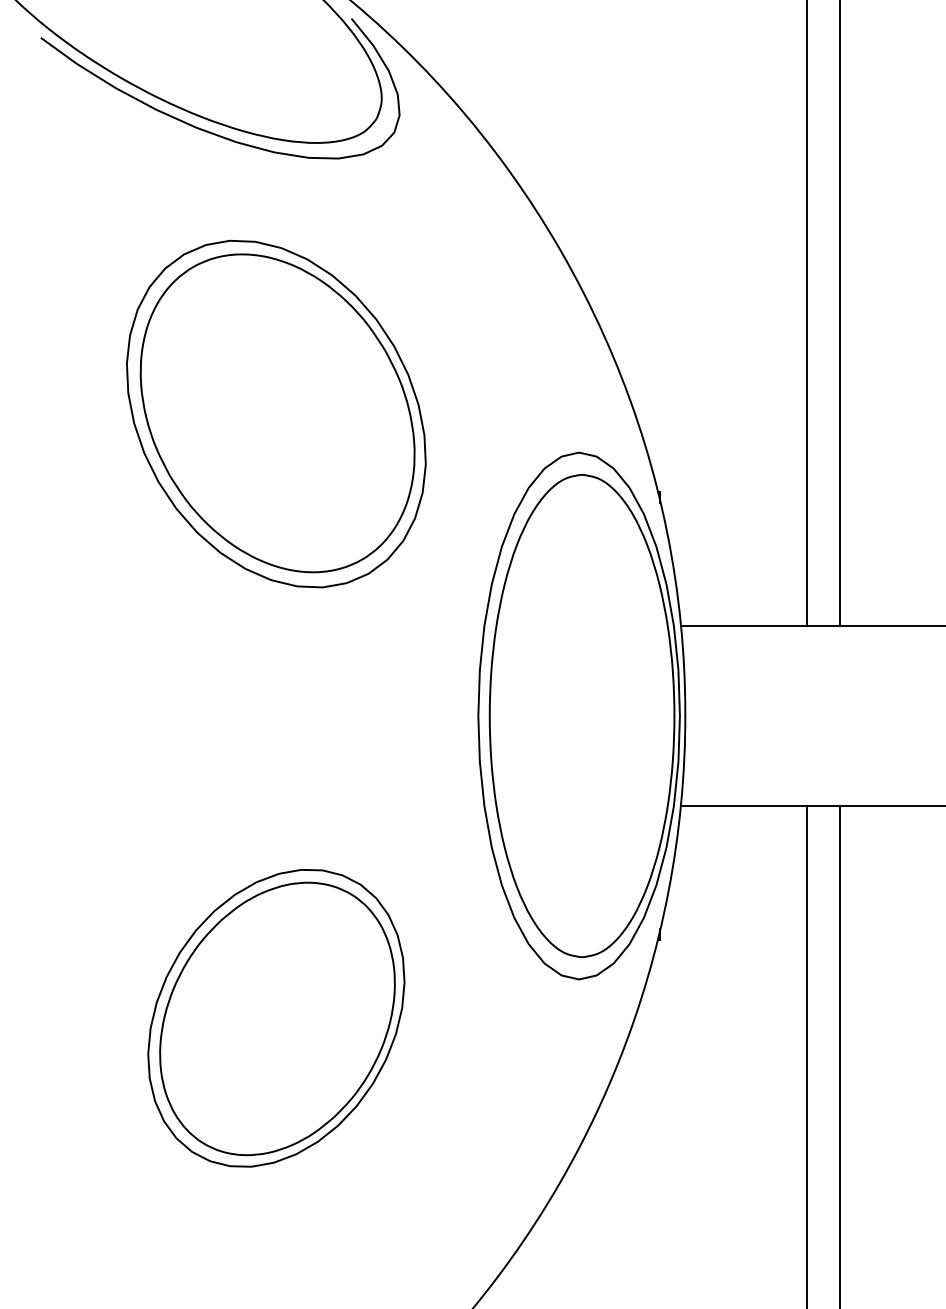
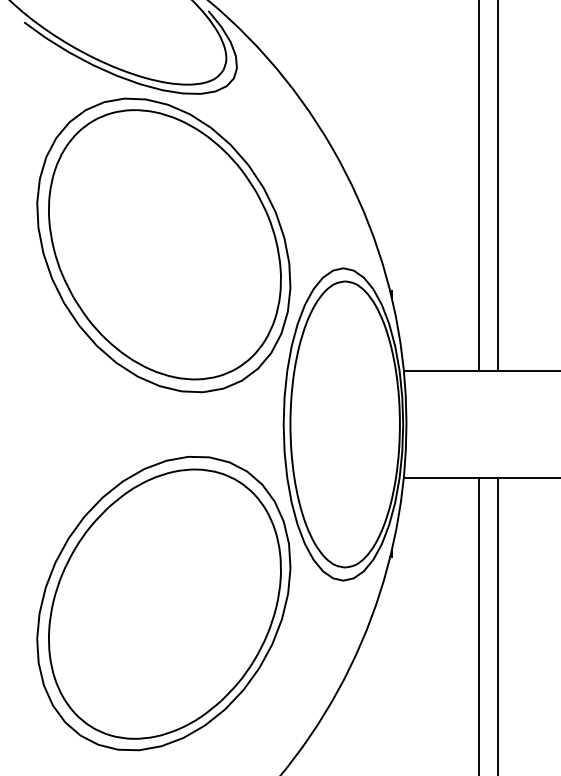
part: (275, 414) -> (163, 245), size x1.43
part: (275, 1017) -> (163, 603), size x1.67

